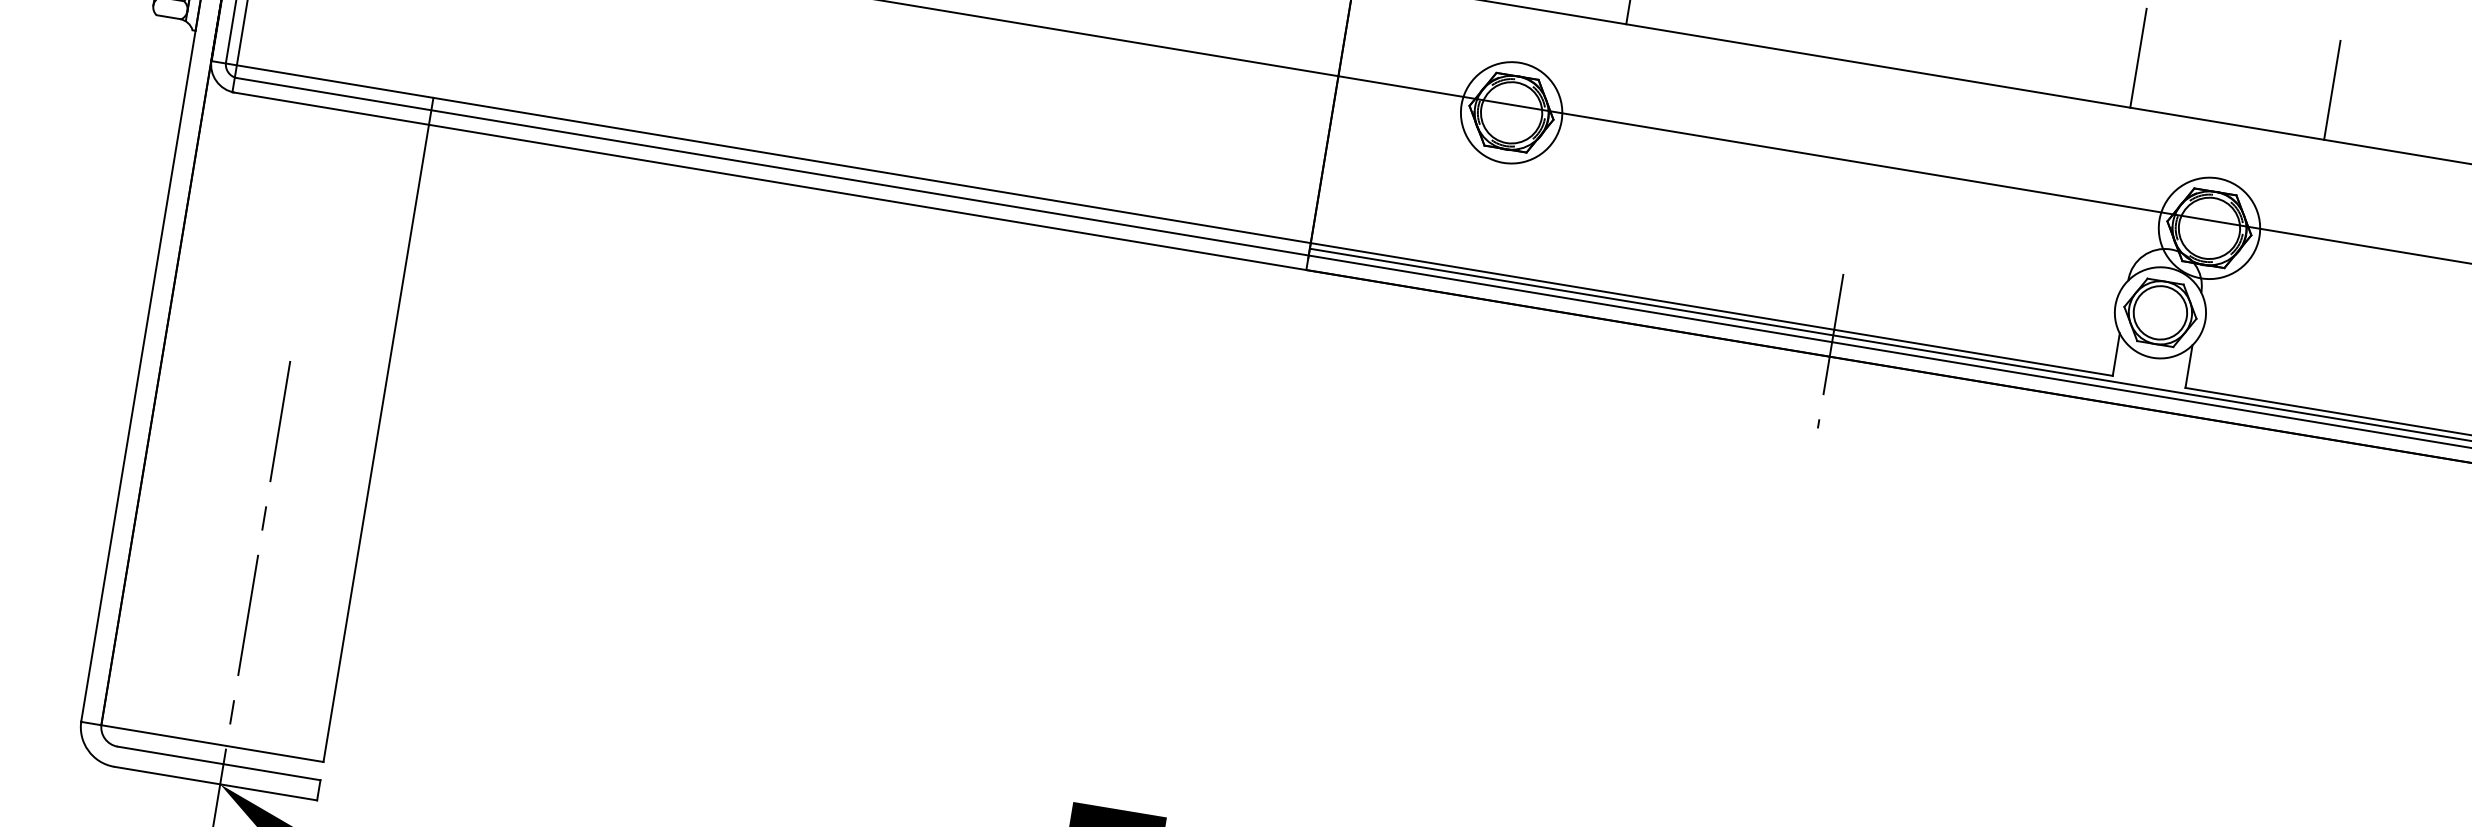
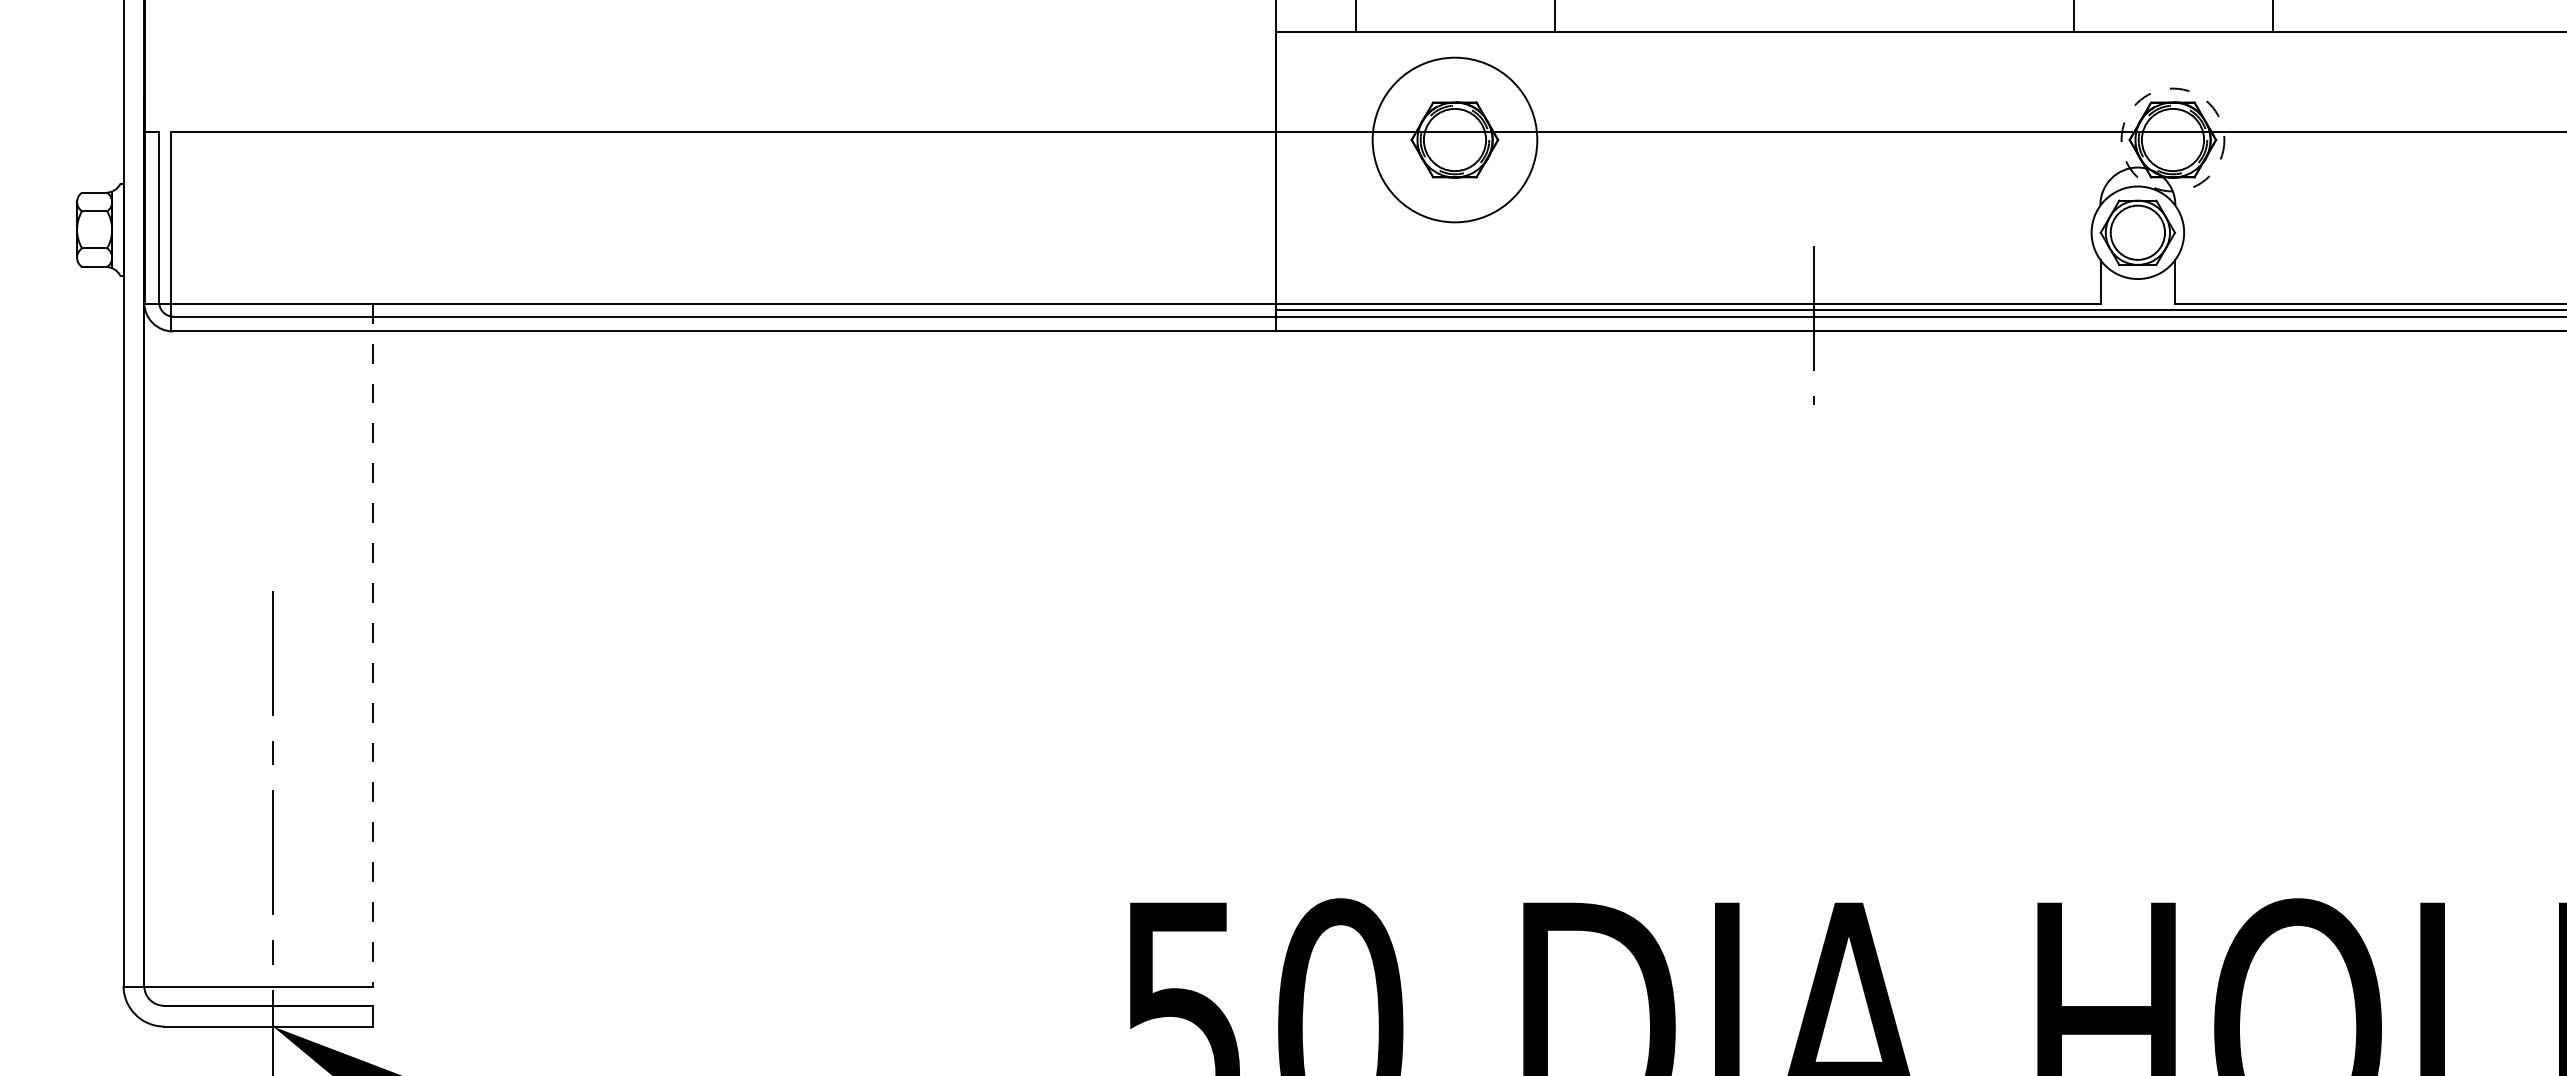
circle: (1511, 112) -> (1454, 139), size x1.6
circle: (2209, 227) -> (2172, 139), solid -> dashed
line: (378, 429) -> (372, 645), solid -> dashed

